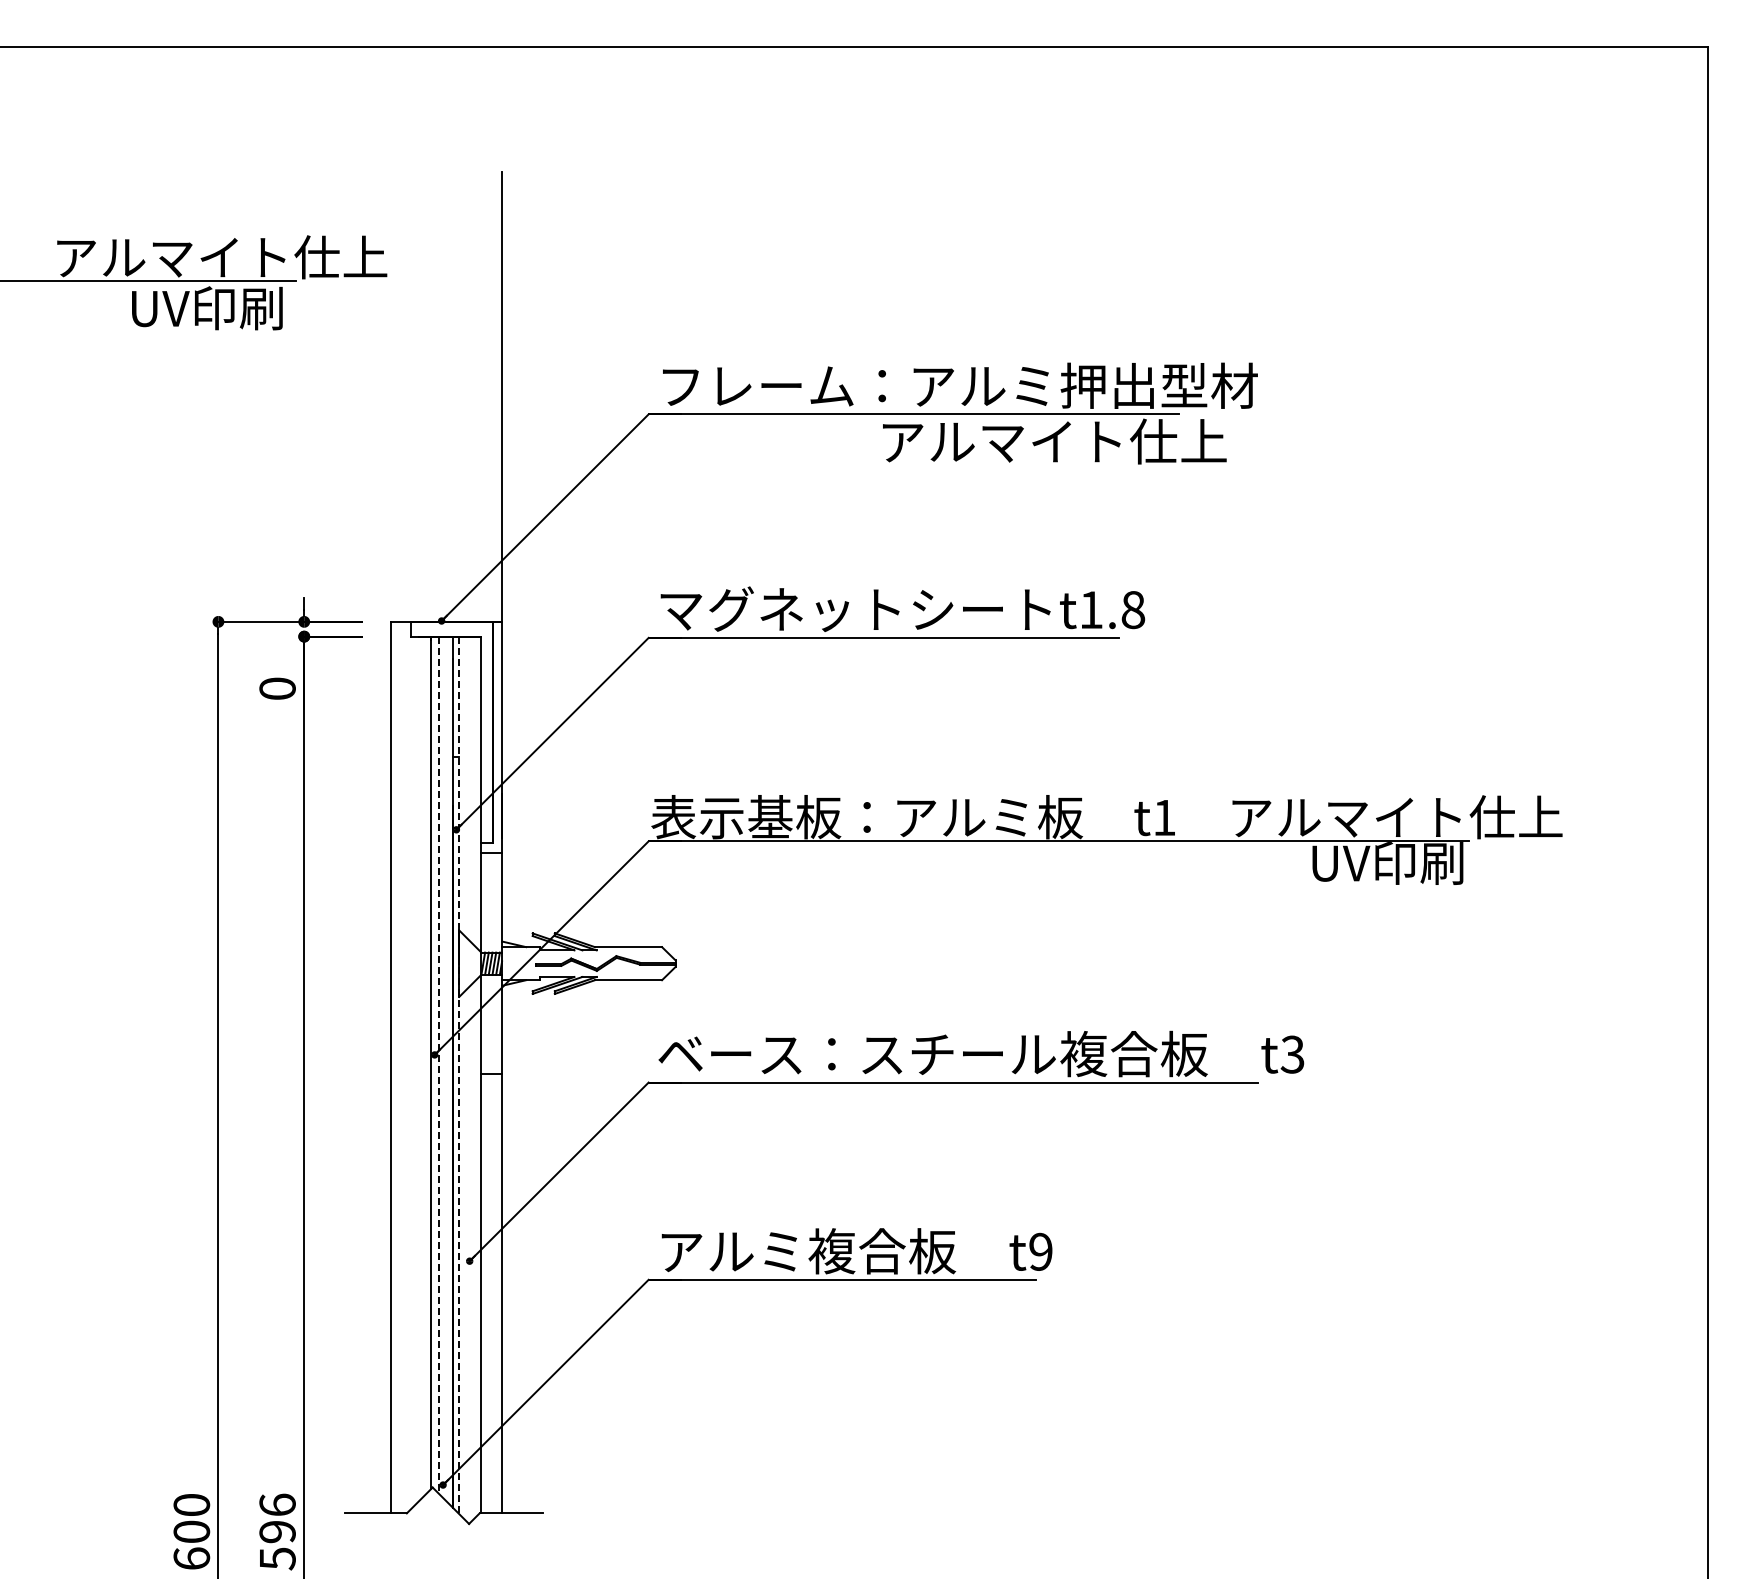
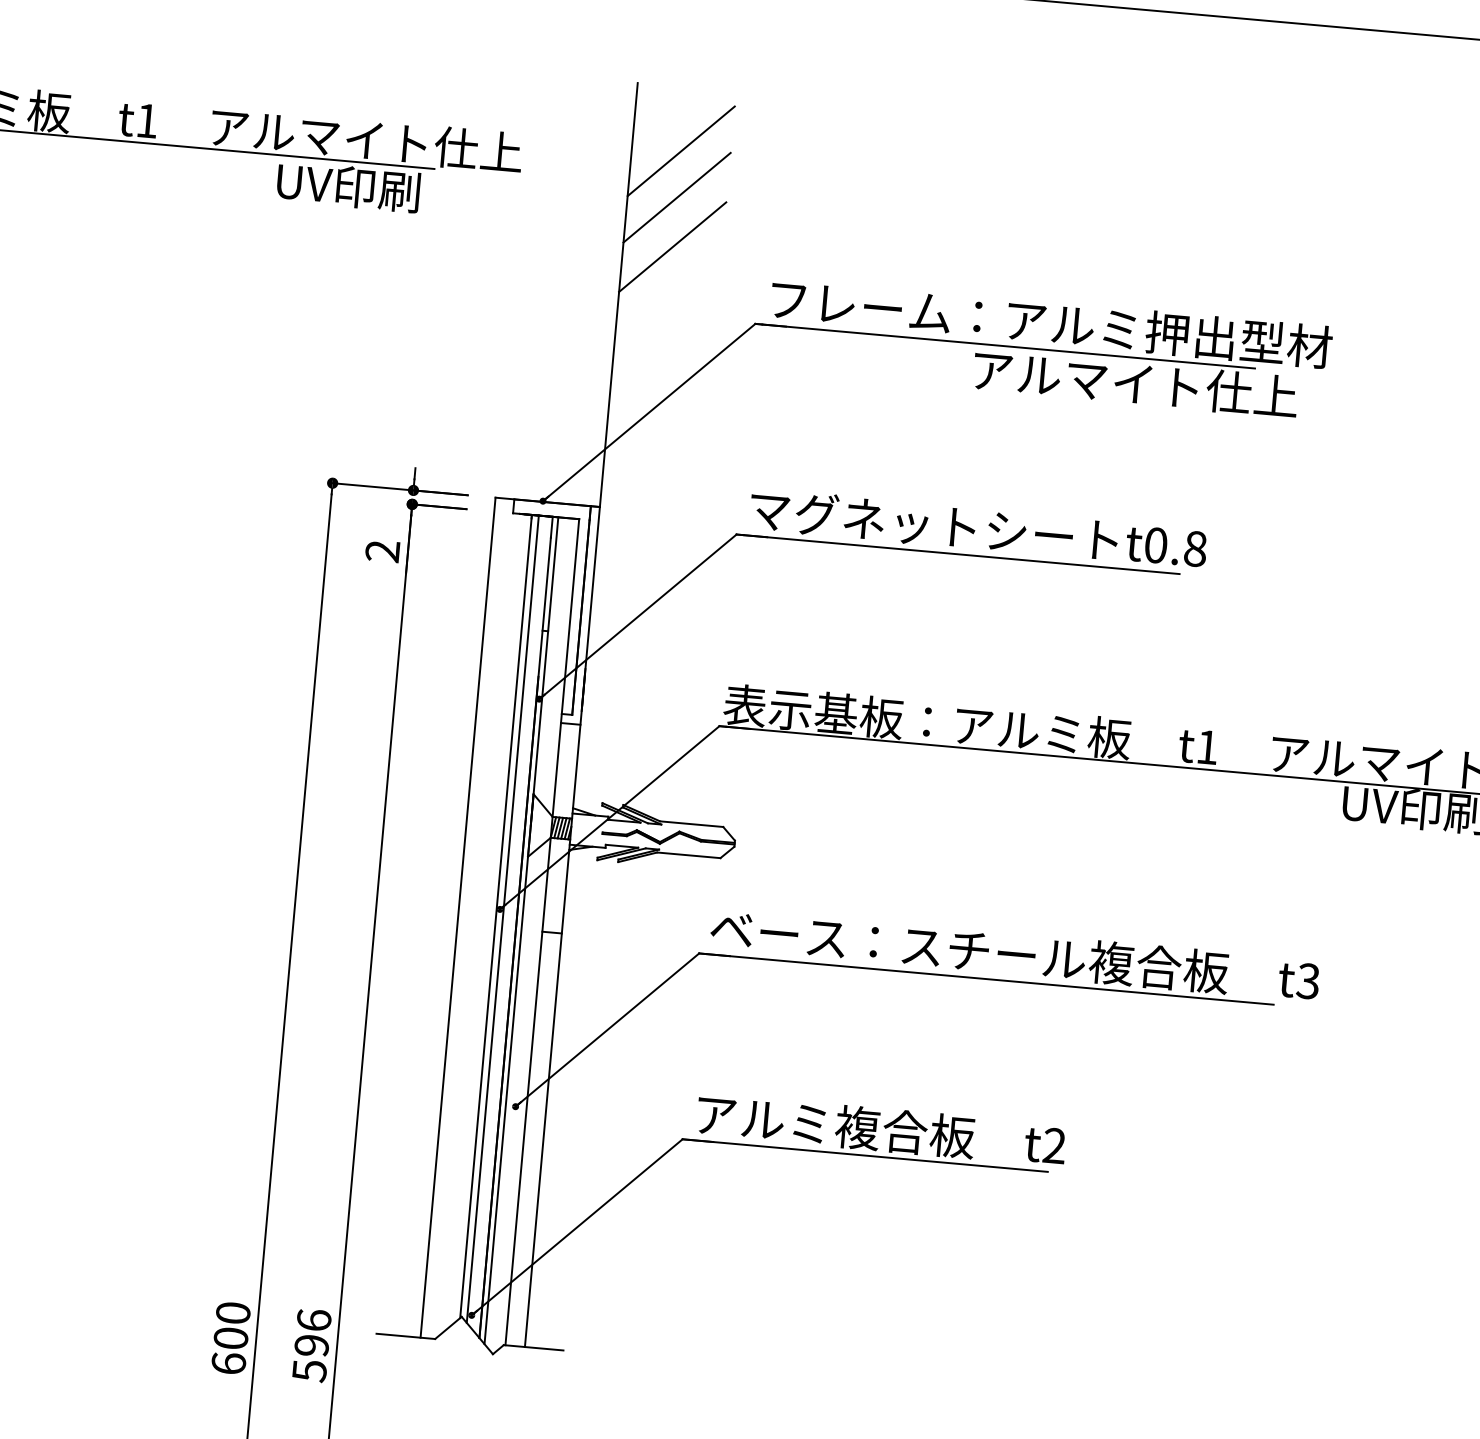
line: (554, 239) -> (681, 151), added
line: (554, 288) -> (677, 197), added
line: (554, 341) -> (672, 247), added
text: (1091, 610) -> (1156, 545), t1.8 -> t0.8
text: (277, 688) -> (382, 550), 0 -> 2
line: (438, 1065) -> (502, 919), dashed -> solid
line: (459, 1075) -> (521, 930), dashed -> solid
text: (1040, 1251) -> (1054, 1145), t9 -> t2

